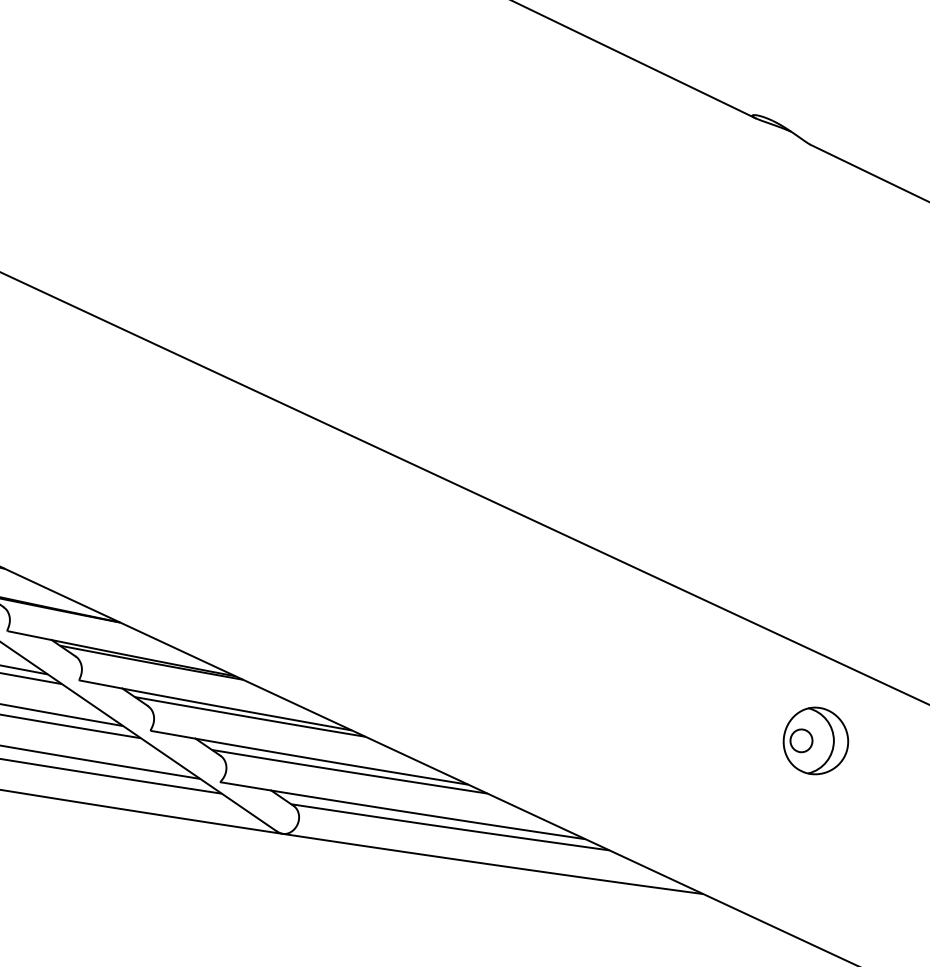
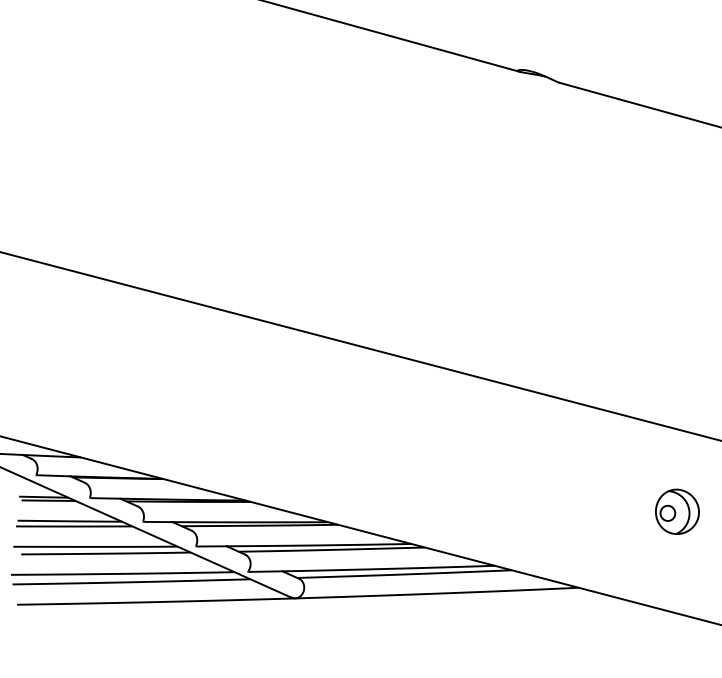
part: (816, 740) -> (677, 511), moved

